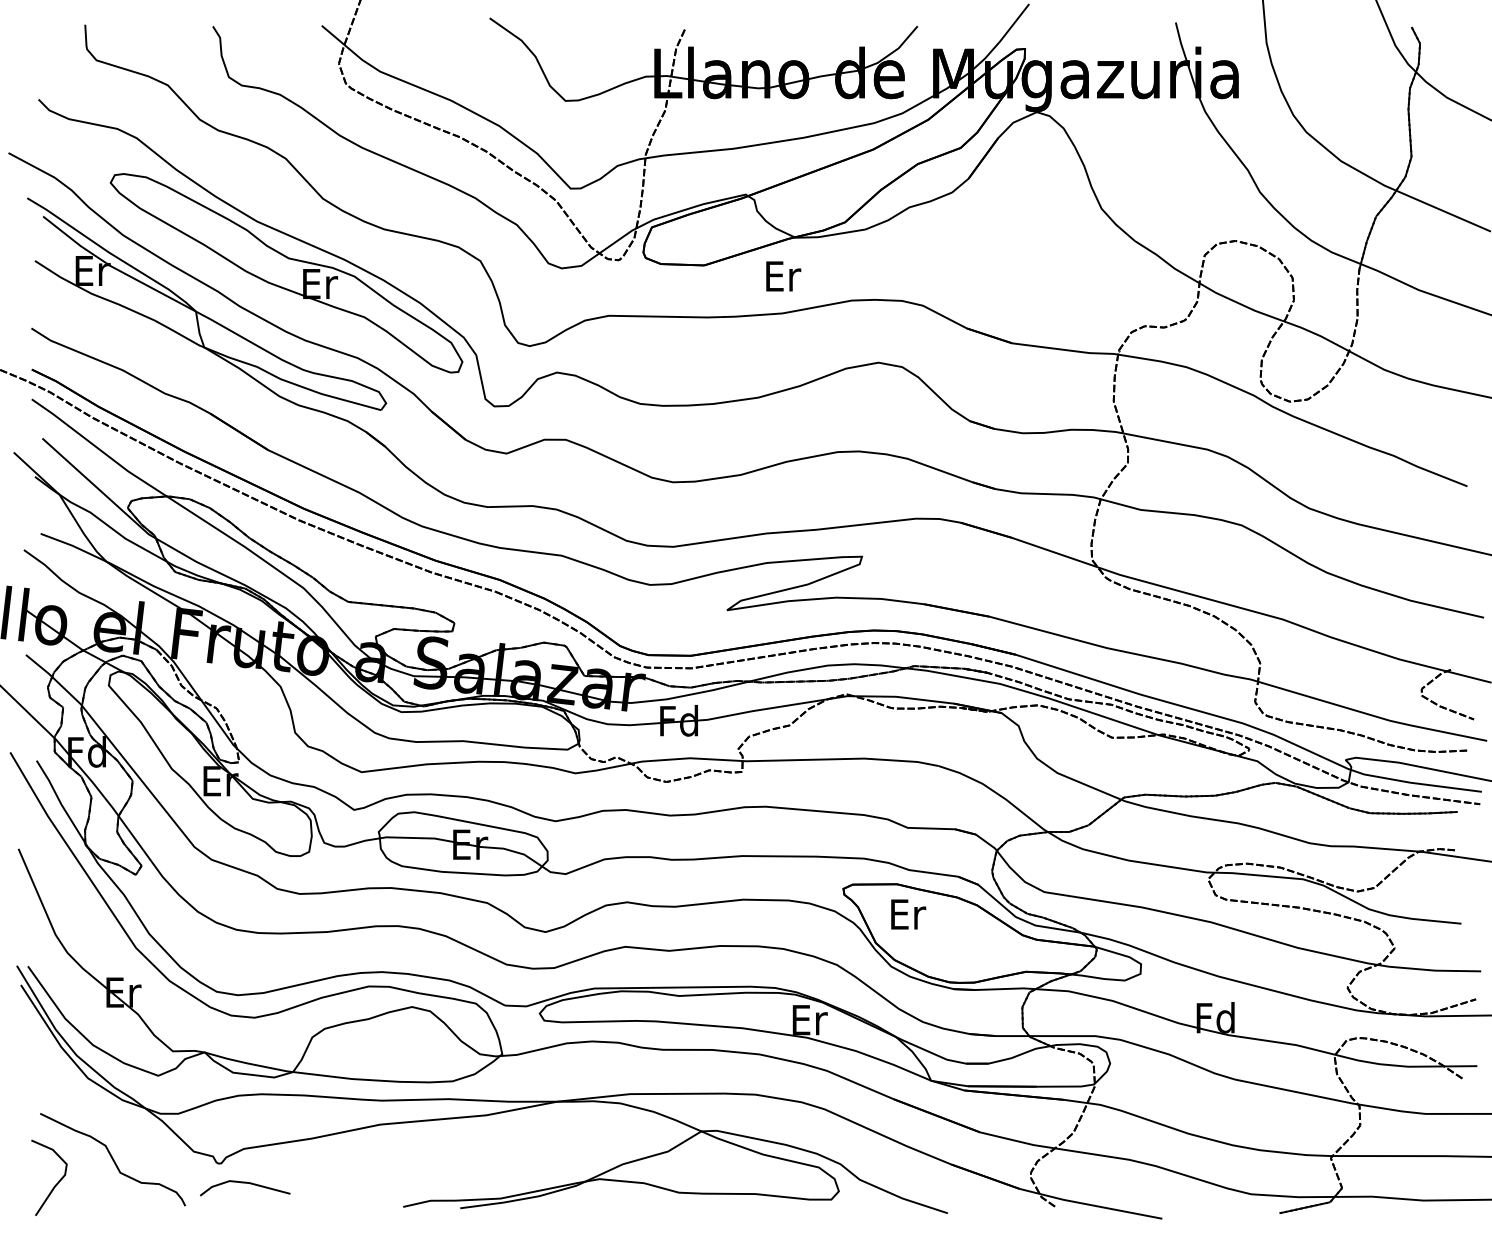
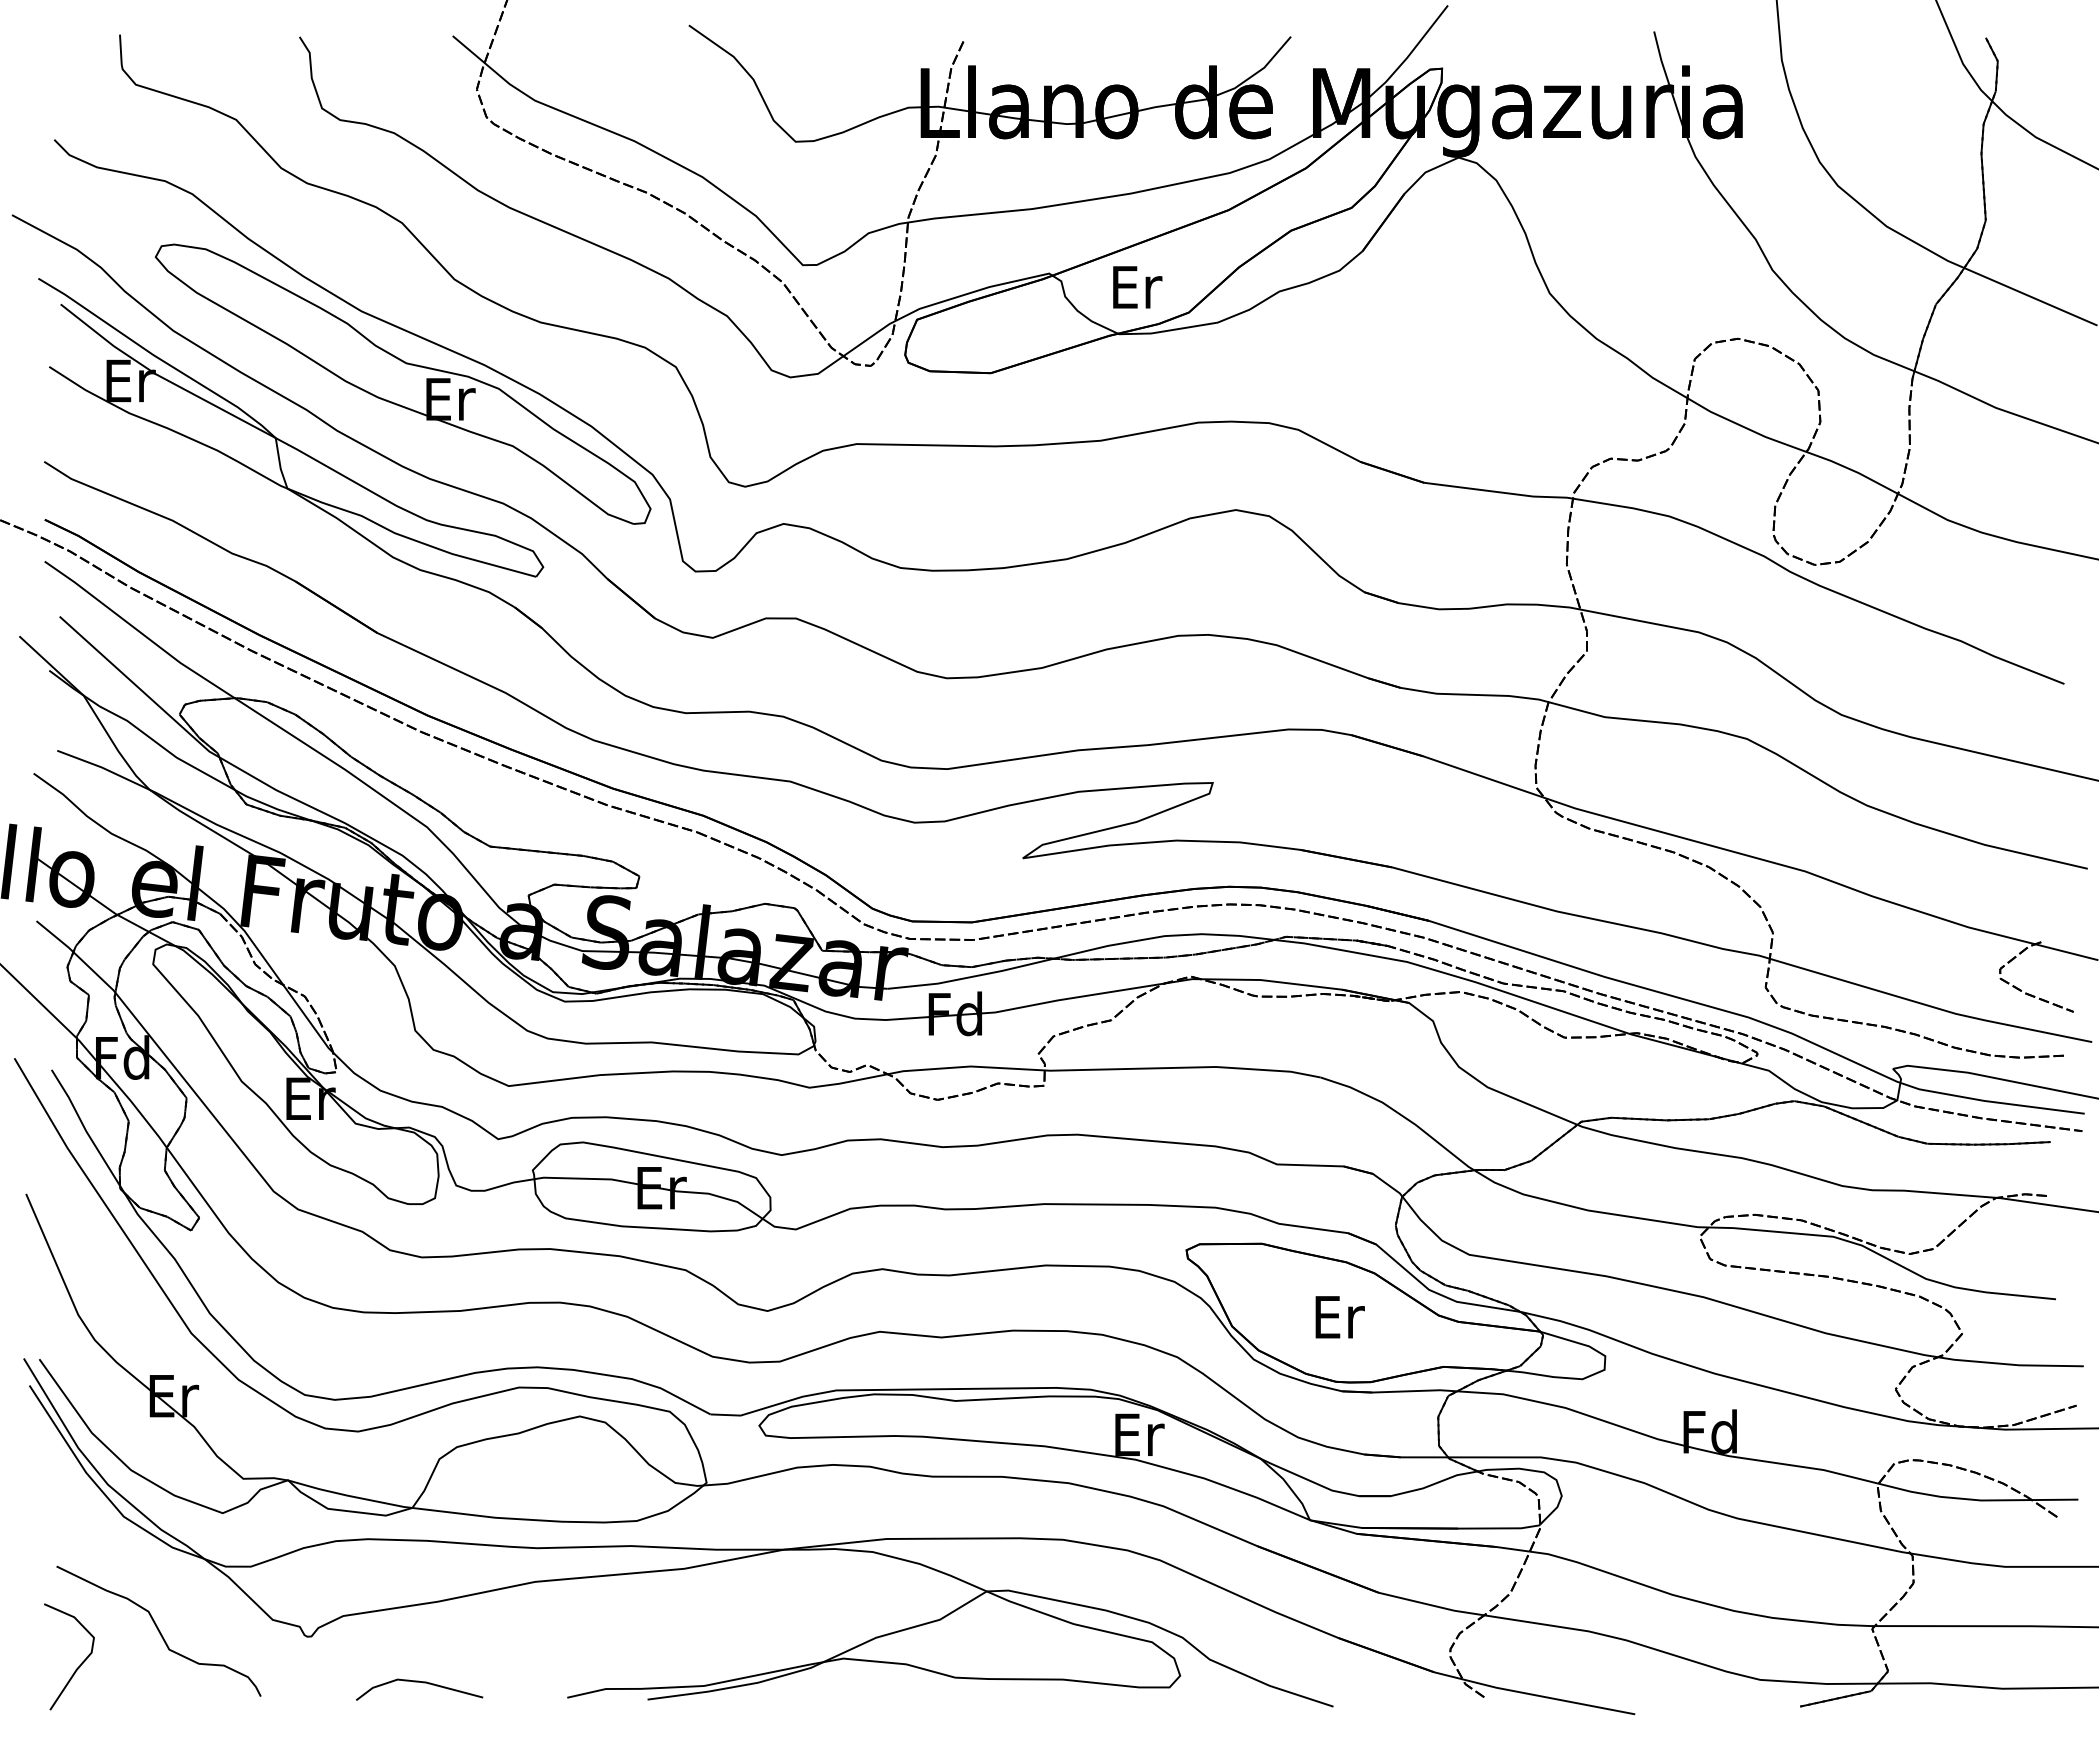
text: (783, 276) -> (1137, 287), moved
text: (908, 914) -> (1340, 1317), moved
line: (245, 1183) -> (419, 1683), moved

